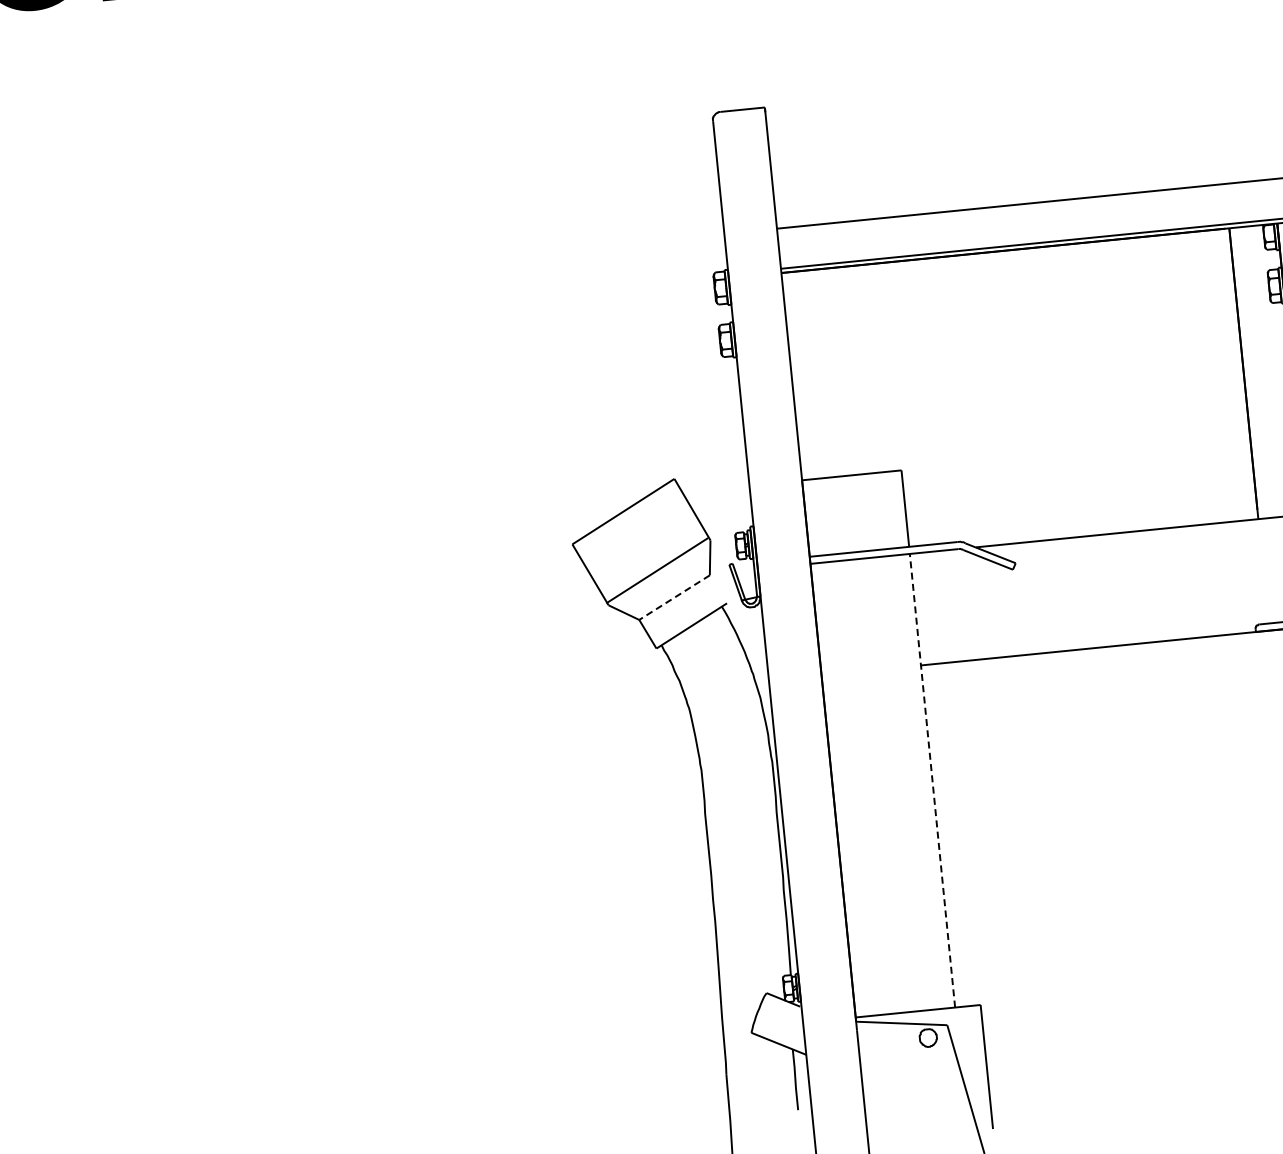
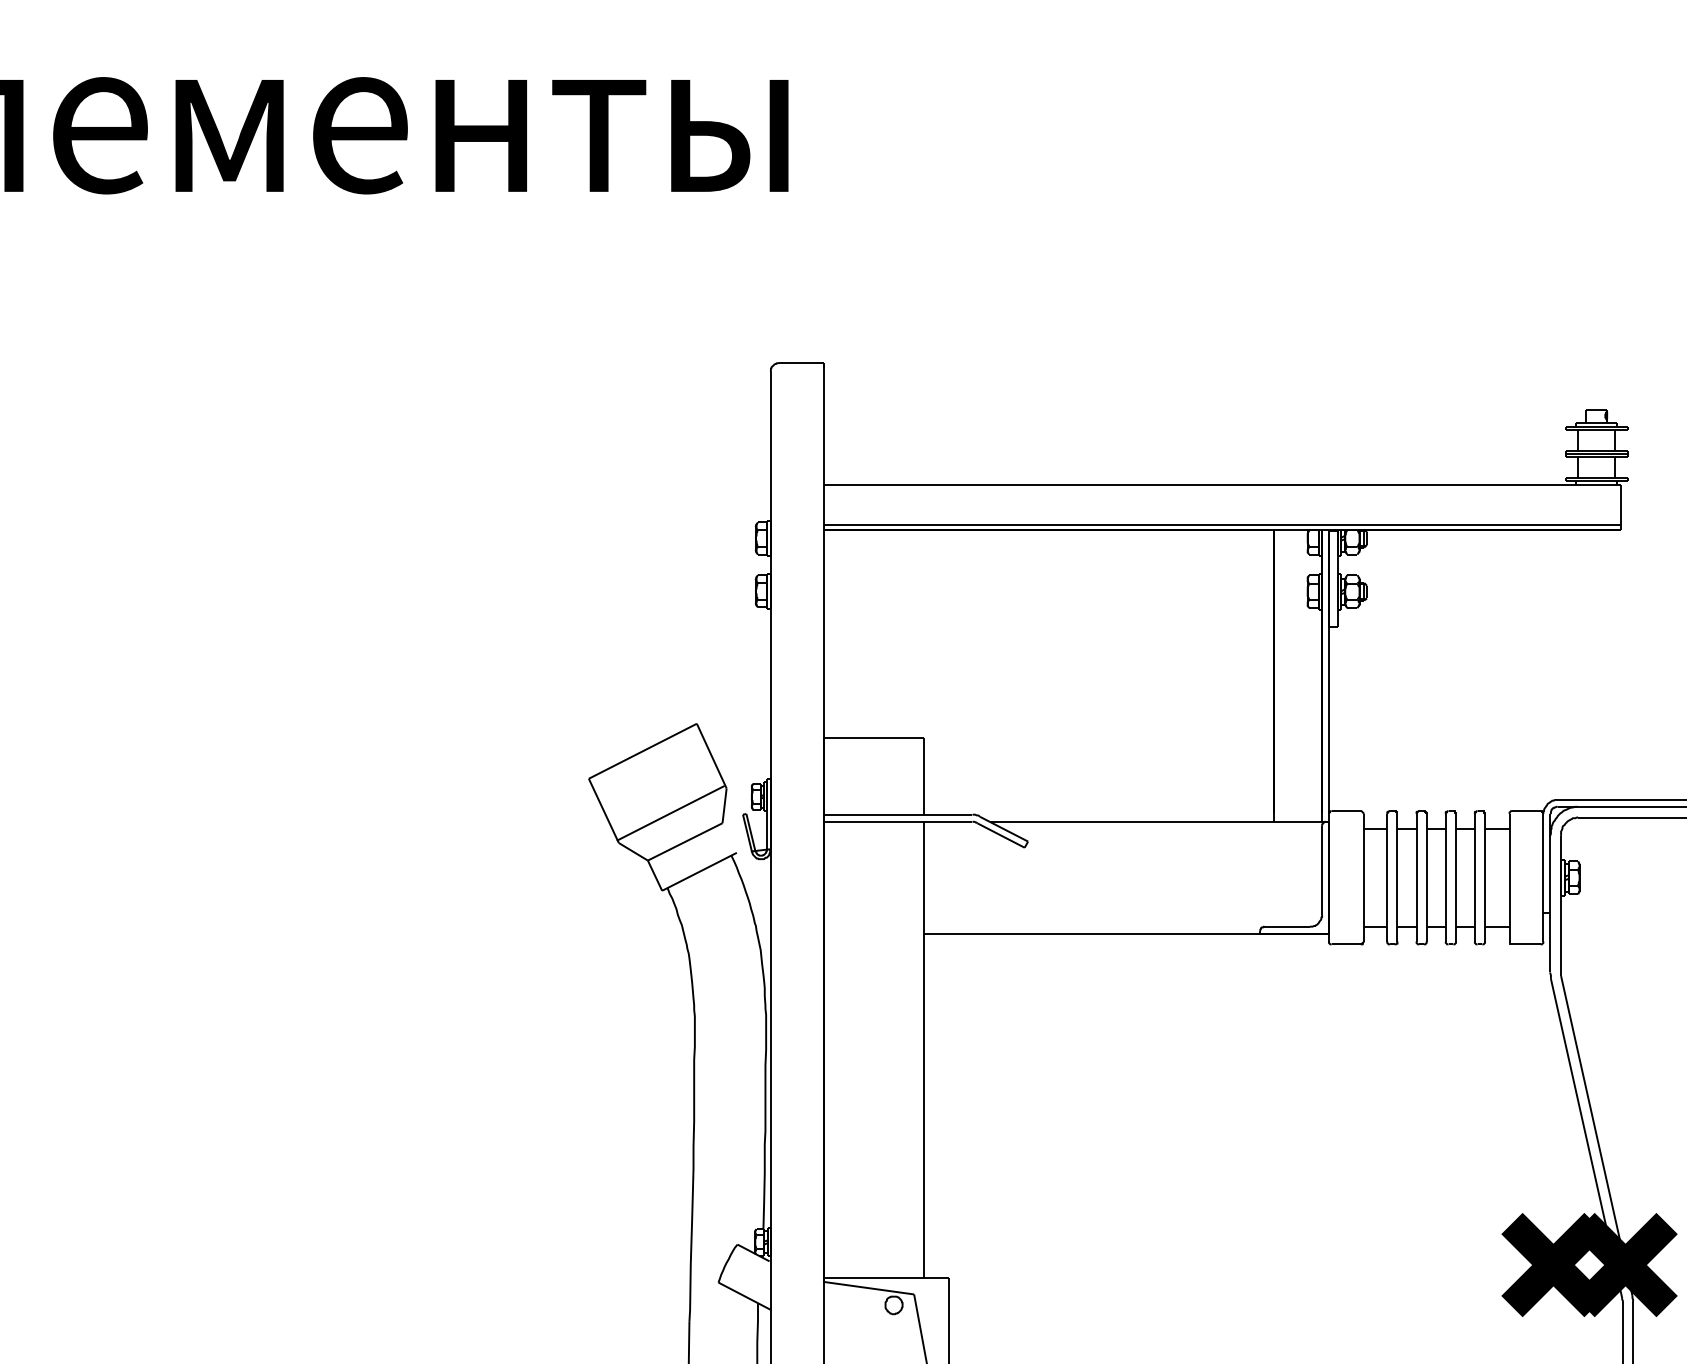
line: (674, 597) -> (685, 841), dashed -> solid
line: (932, 780) -> (923, 1049), dashed -> solid

